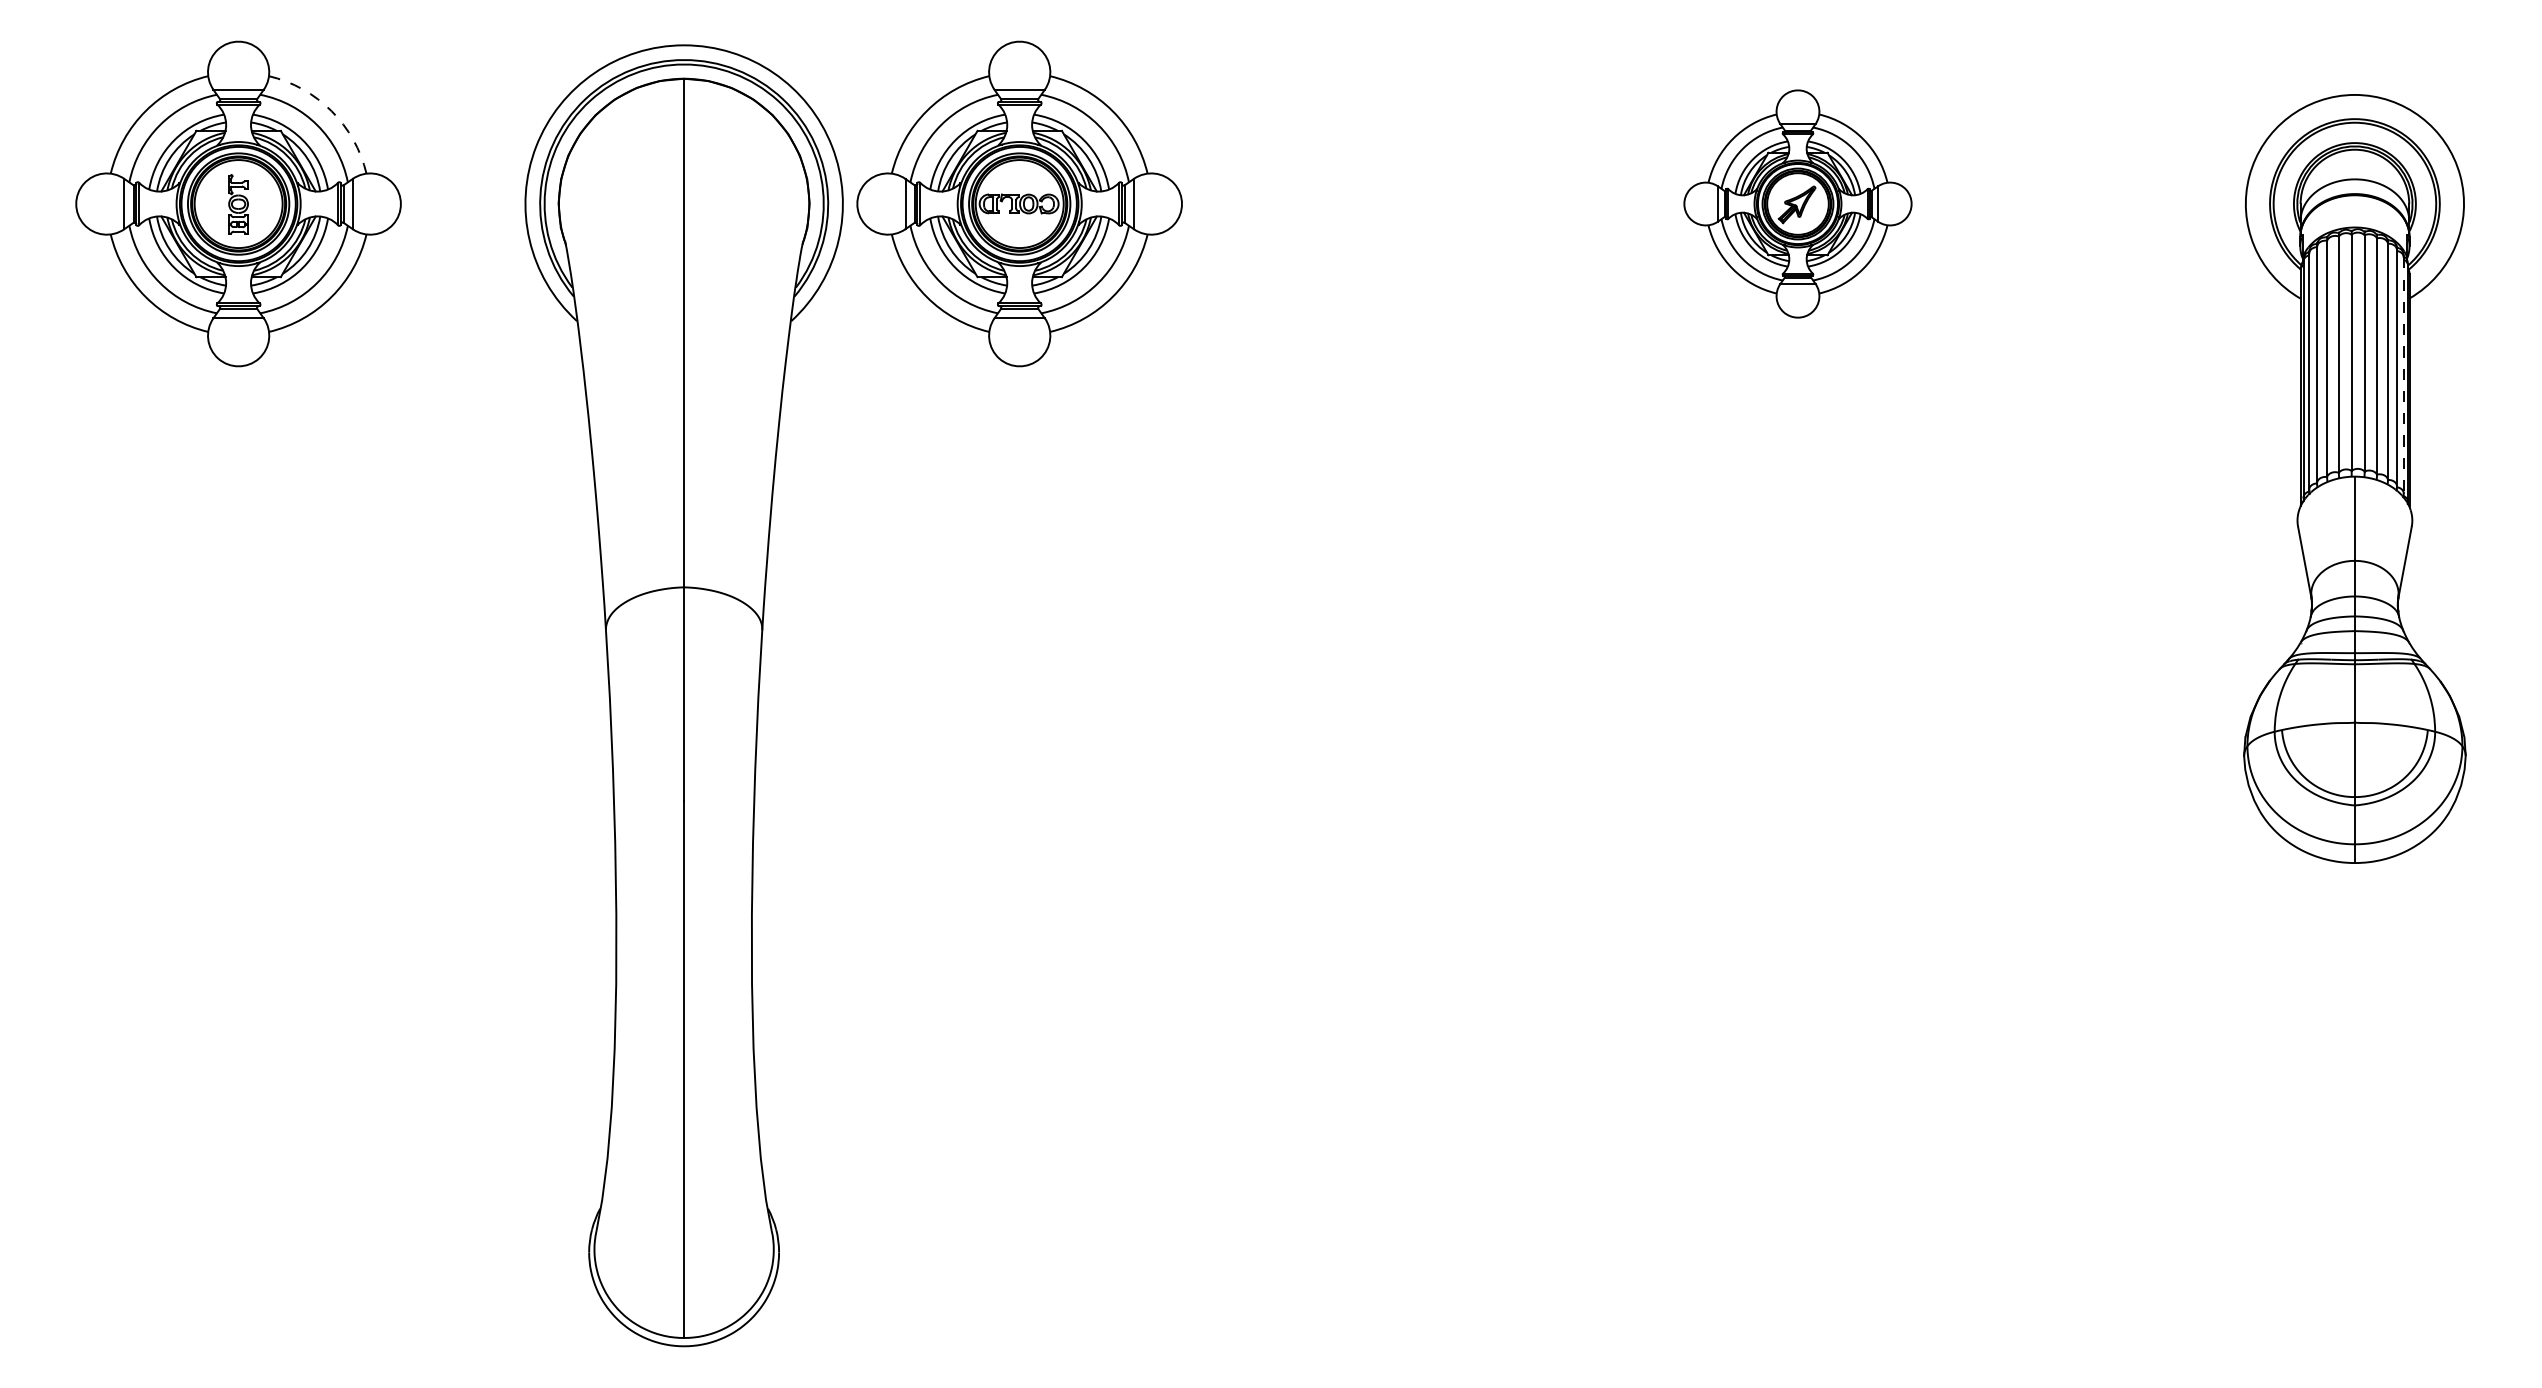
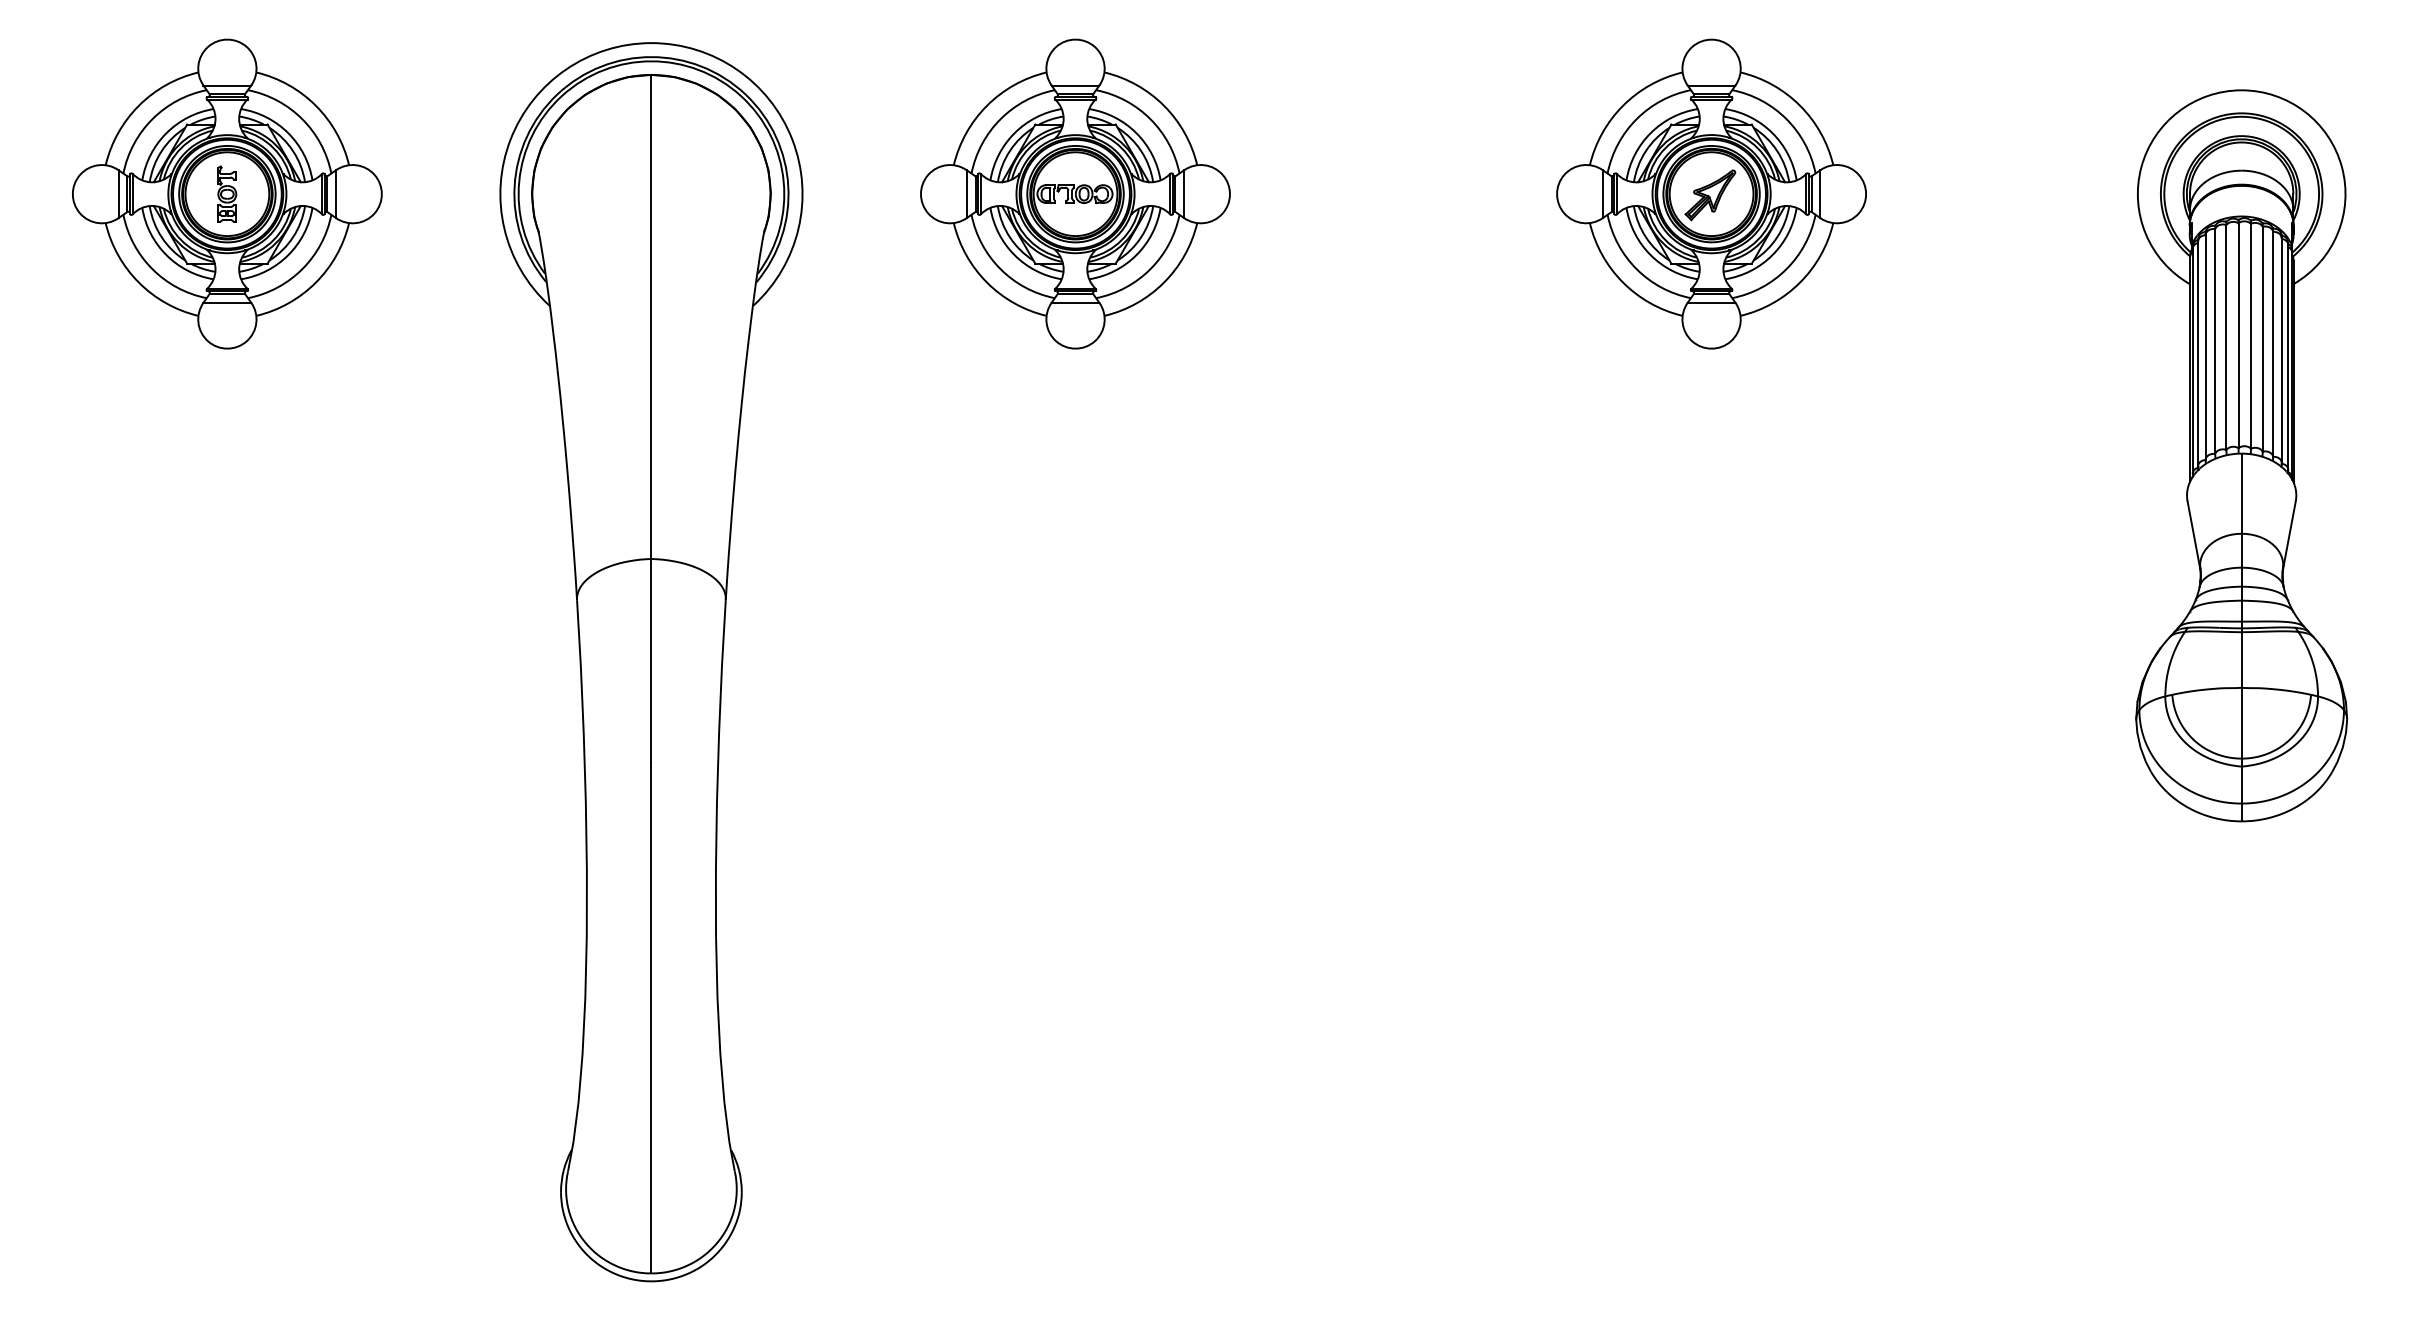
arc: (331, 111) -> (315, 106), dashed -> solid
part: (1019, 203) -> (1075, 193), moved
part: (1797, 203) -> (1711, 193), size x1.43
line: (2403, 375) -> (2287, 357), dashed -> solid

